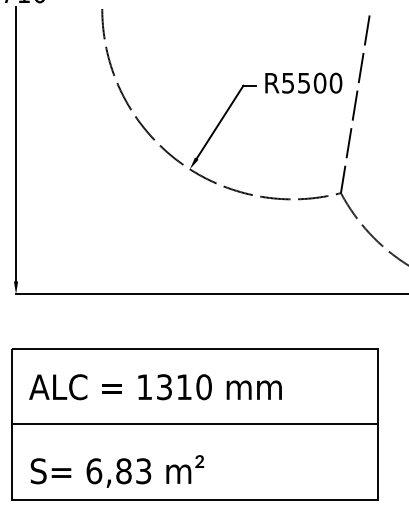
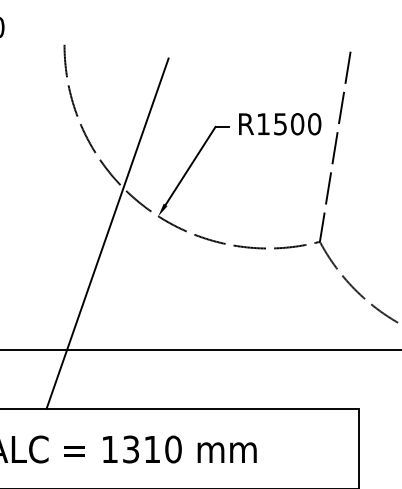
text: (287, 83) -> (262, 124), R5500 -> R1500
line: (142, 185) -> (107, 233), added

